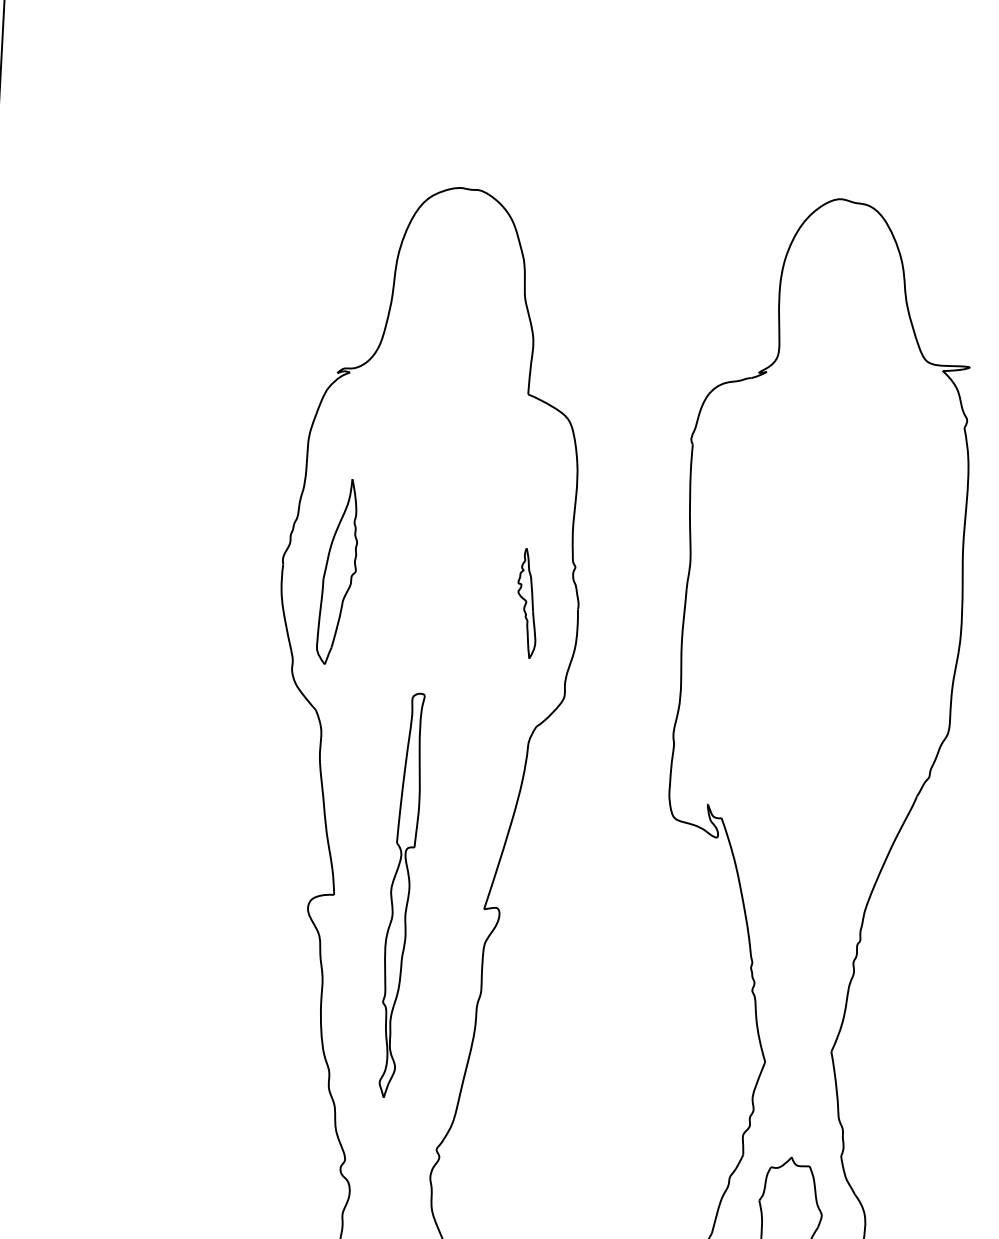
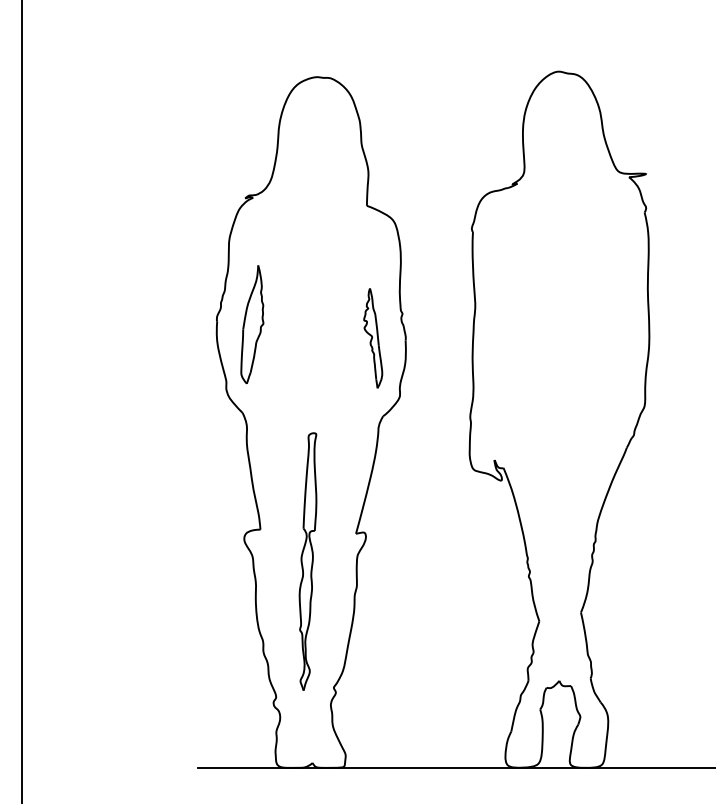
part: (527, 603) -> (373, 338), size x1.43
part: (400, 894) -> (307, 561), moved

